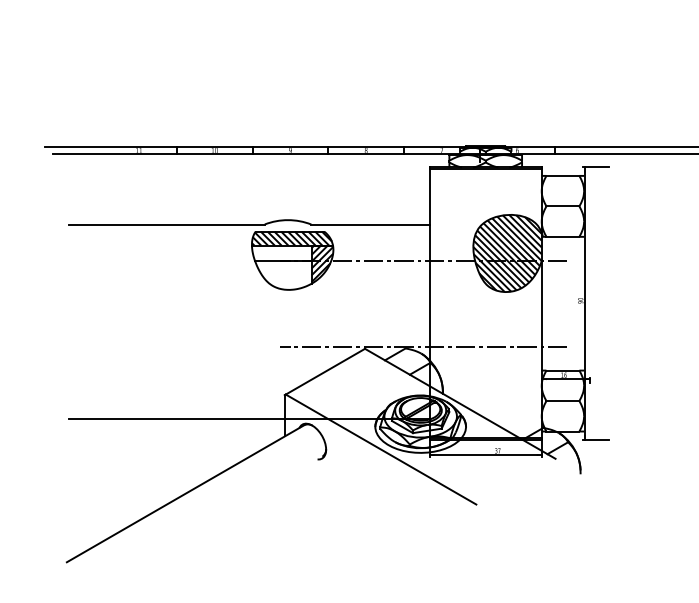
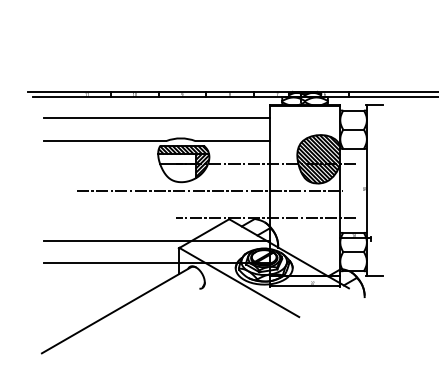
line: (249, 188) -> (156, 118), added
line: (333, 303) -> (209, 190), added
line: (249, 382) -> (156, 240), added

